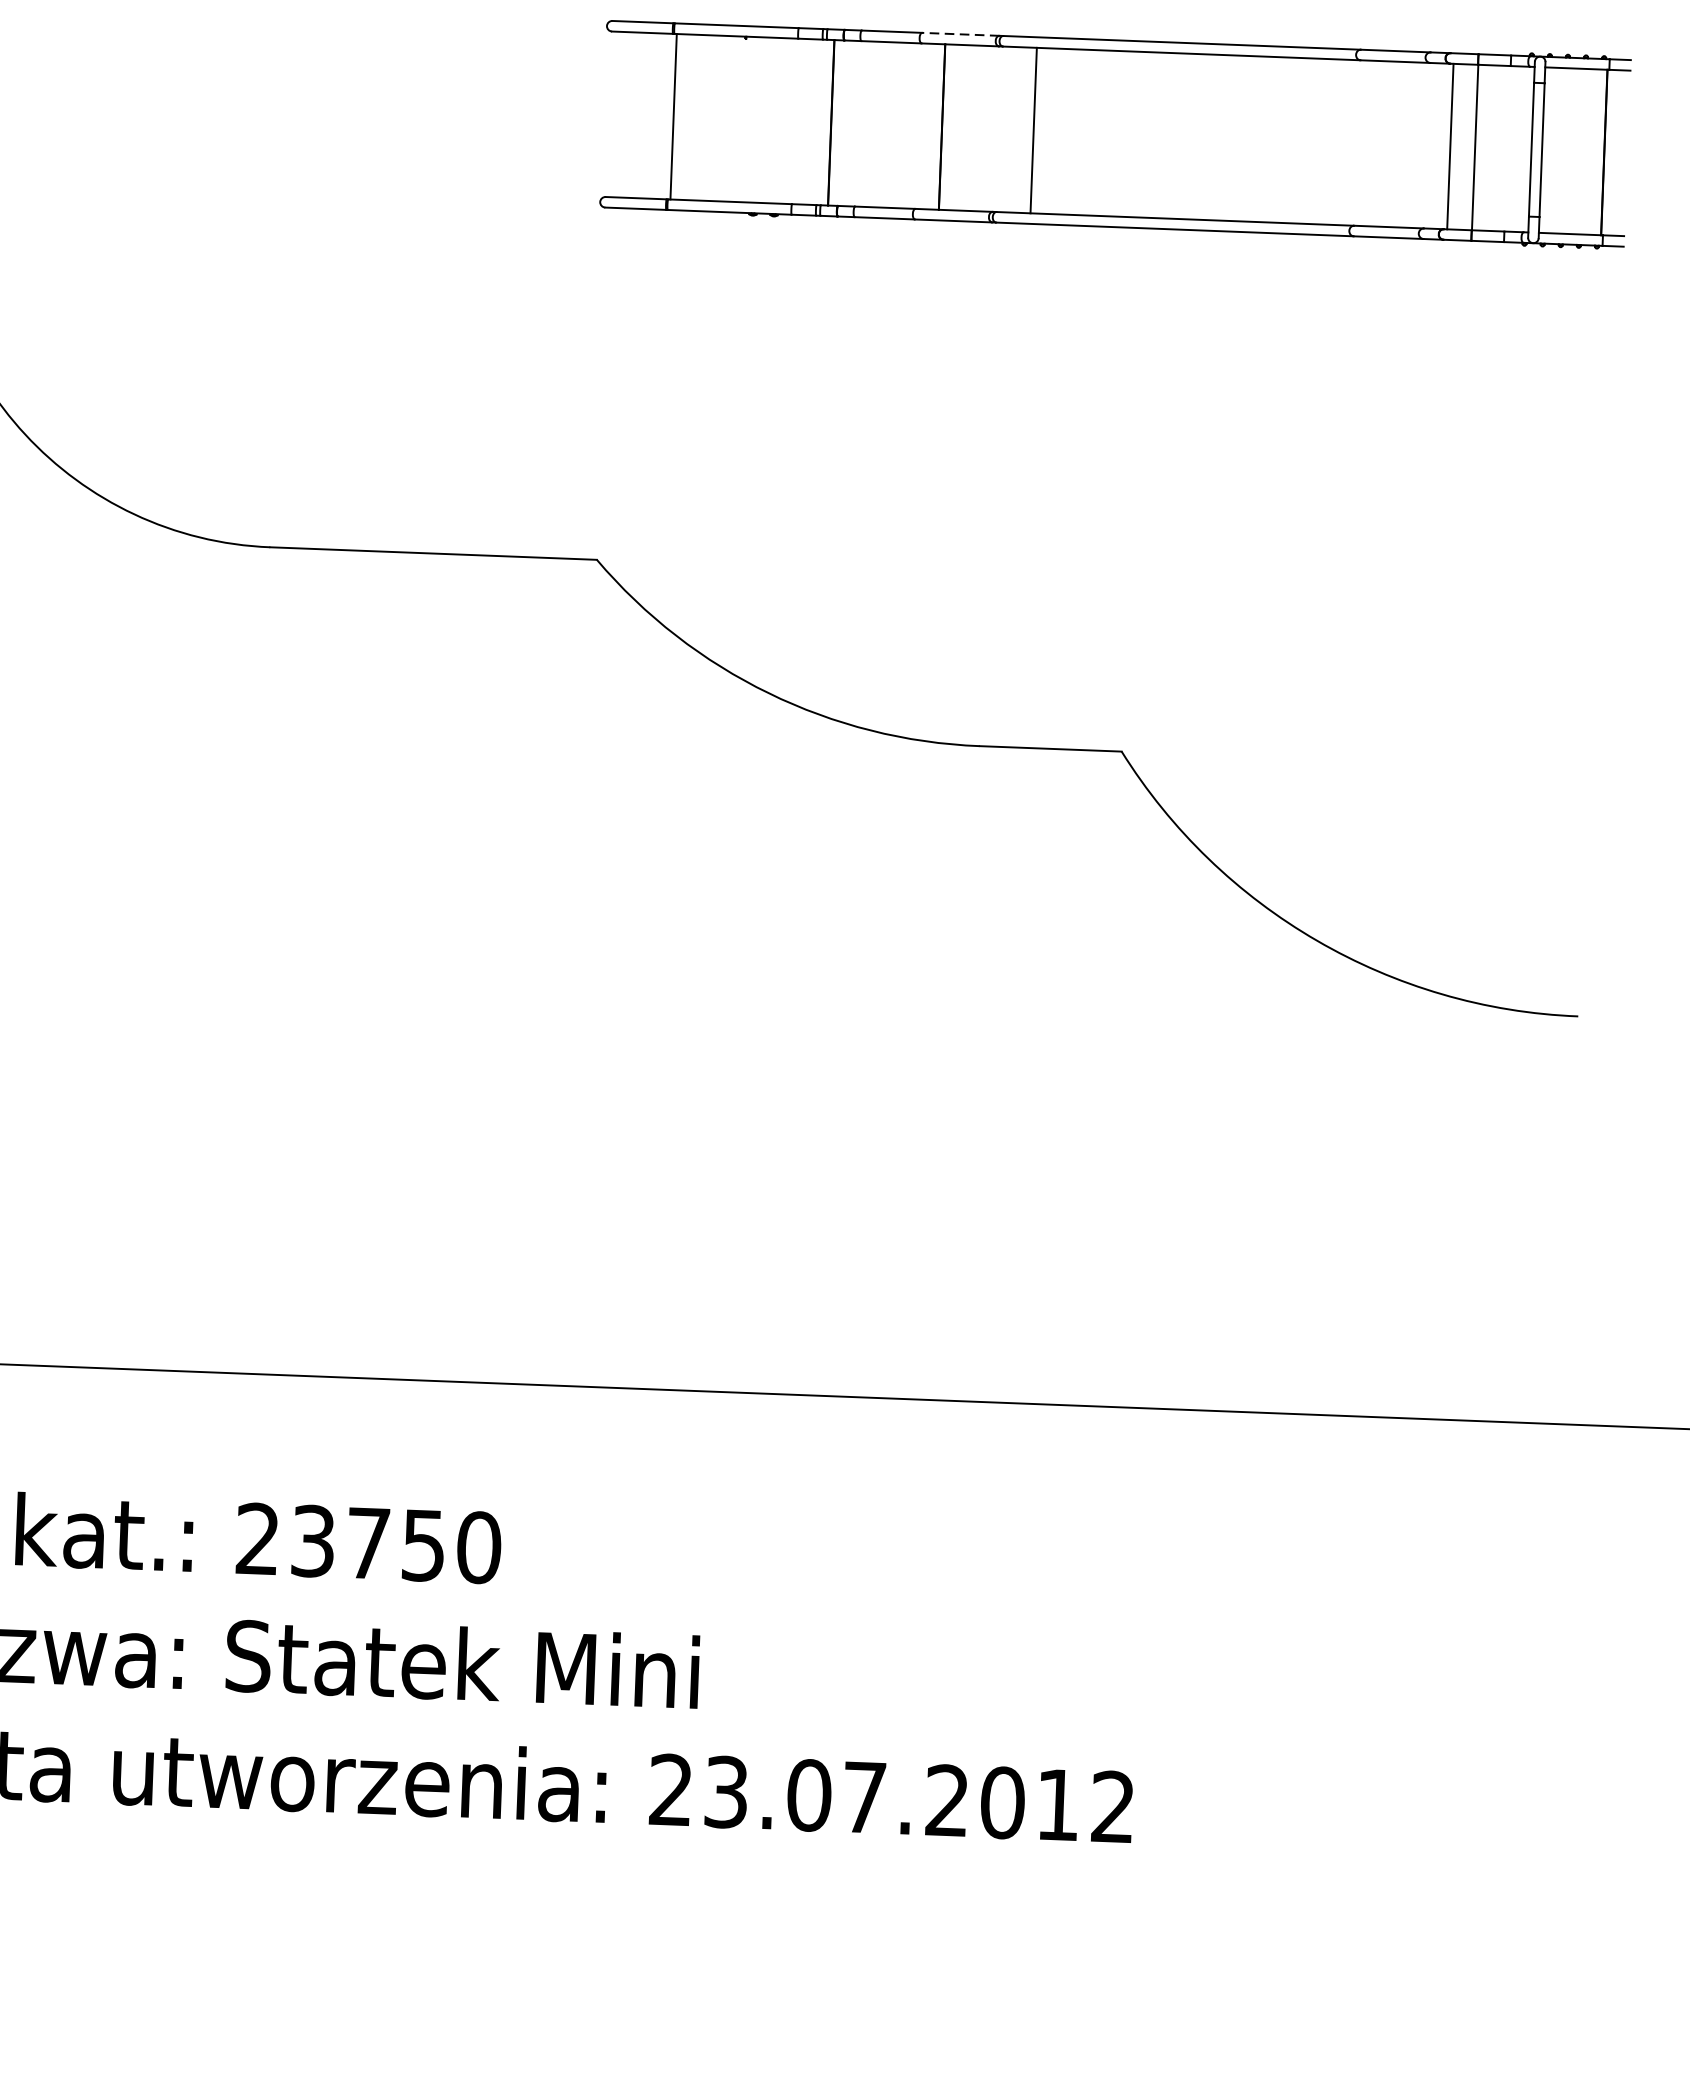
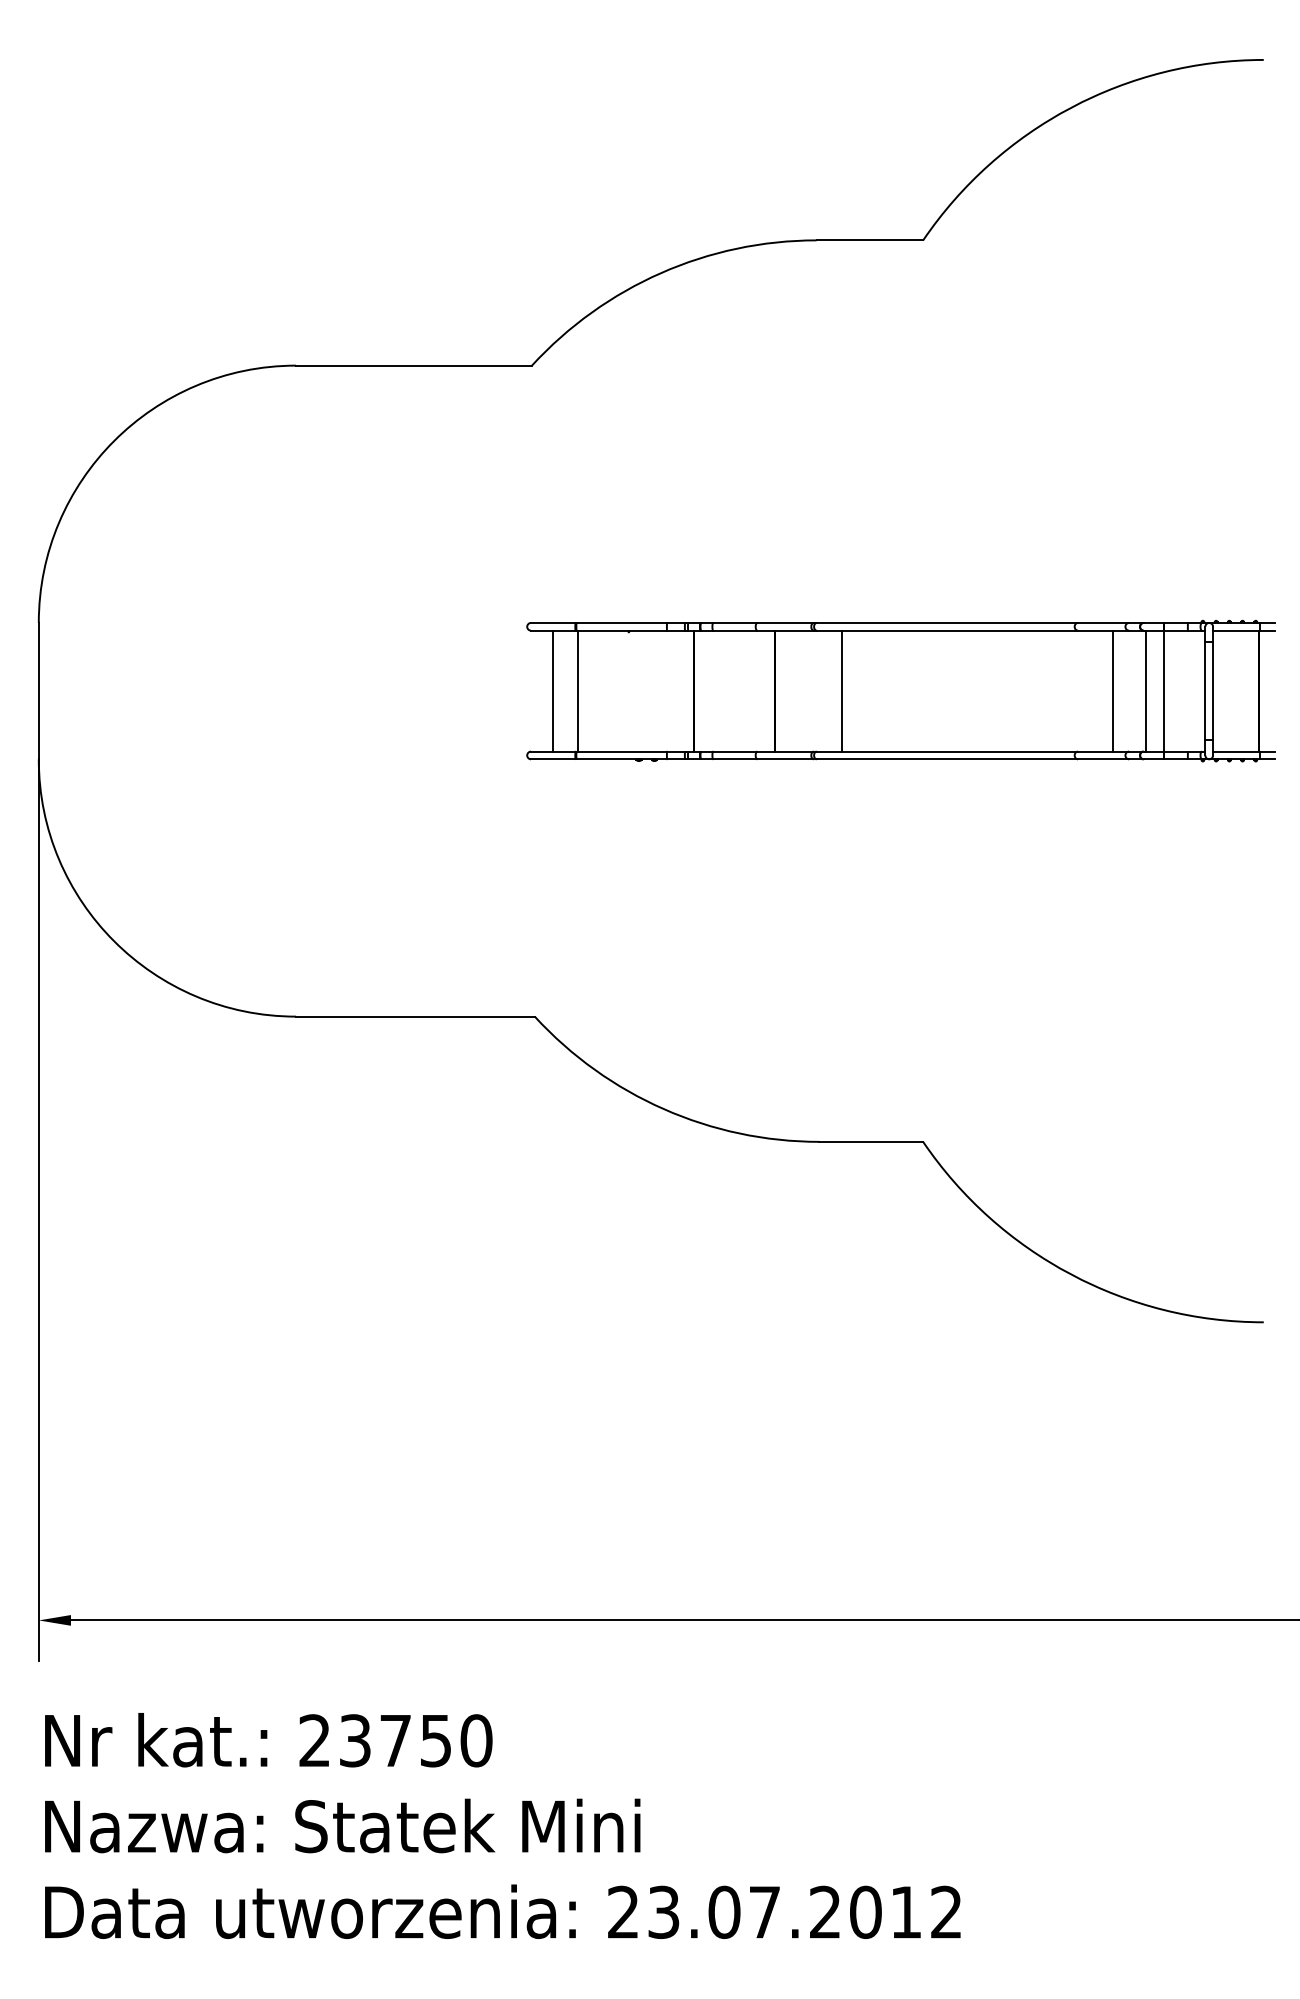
line: (960, 33) -> (785, 622), dashed -> solid
line: (639, 114) -> (553, 690), added
line: (1405, 144) -> (1113, 690), added

